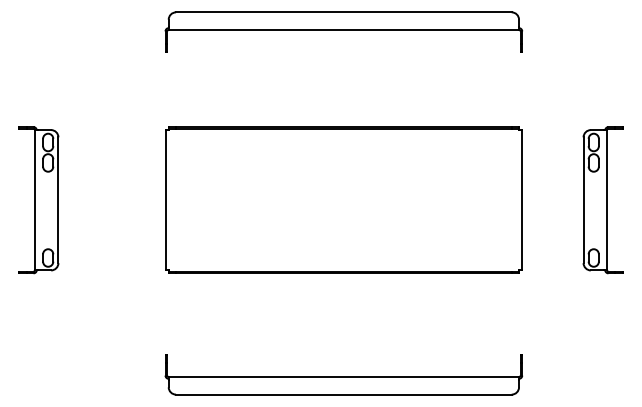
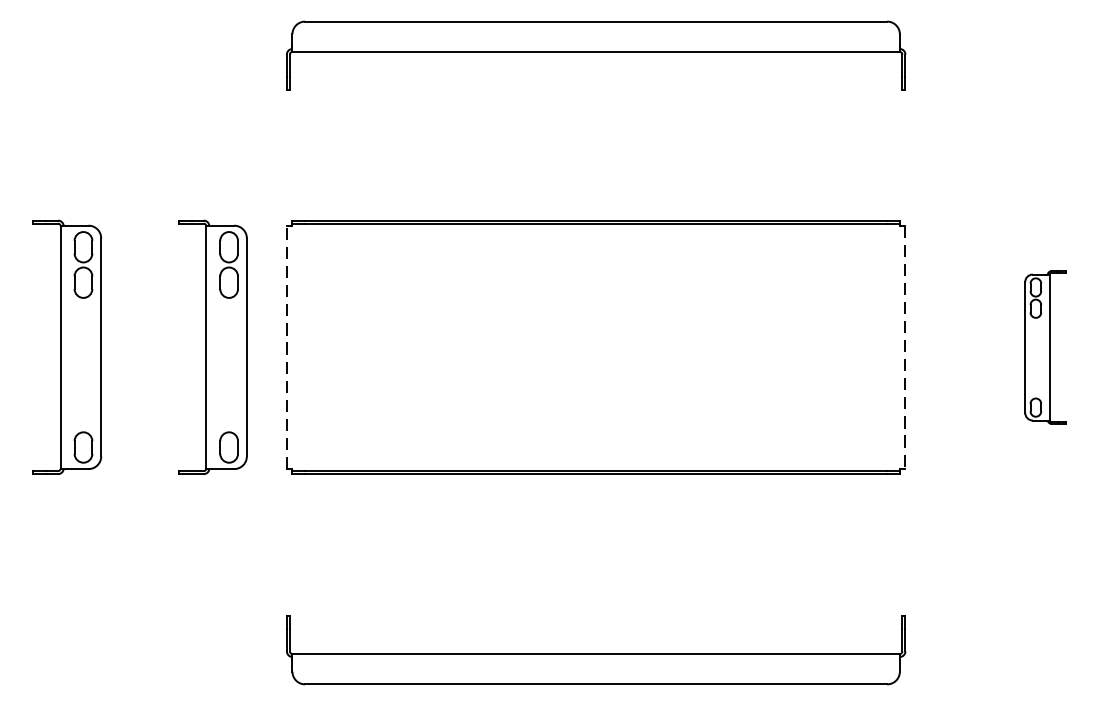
line: (165, 199) -> (286, 346), solid -> dashed
part: (122, 200) -> (212, 347), added
line: (522, 200) -> (905, 347), solid -> dashed
part: (602, 200) -> (1044, 347), size x0.6

